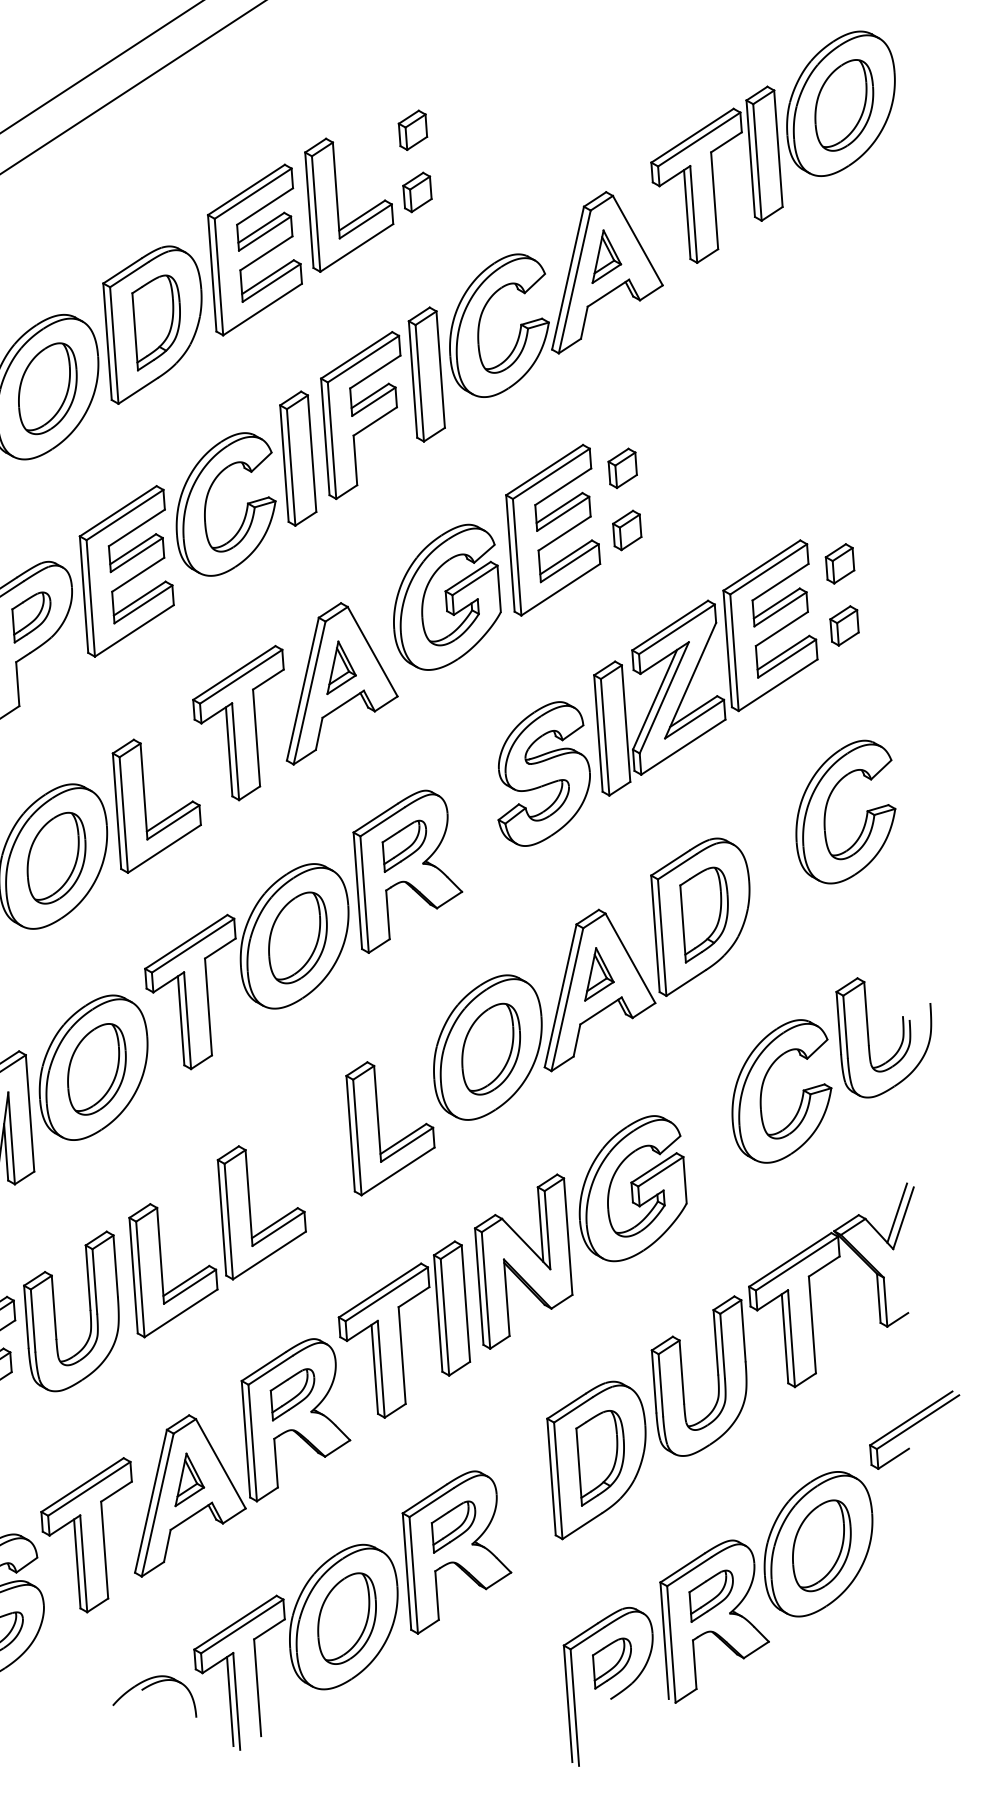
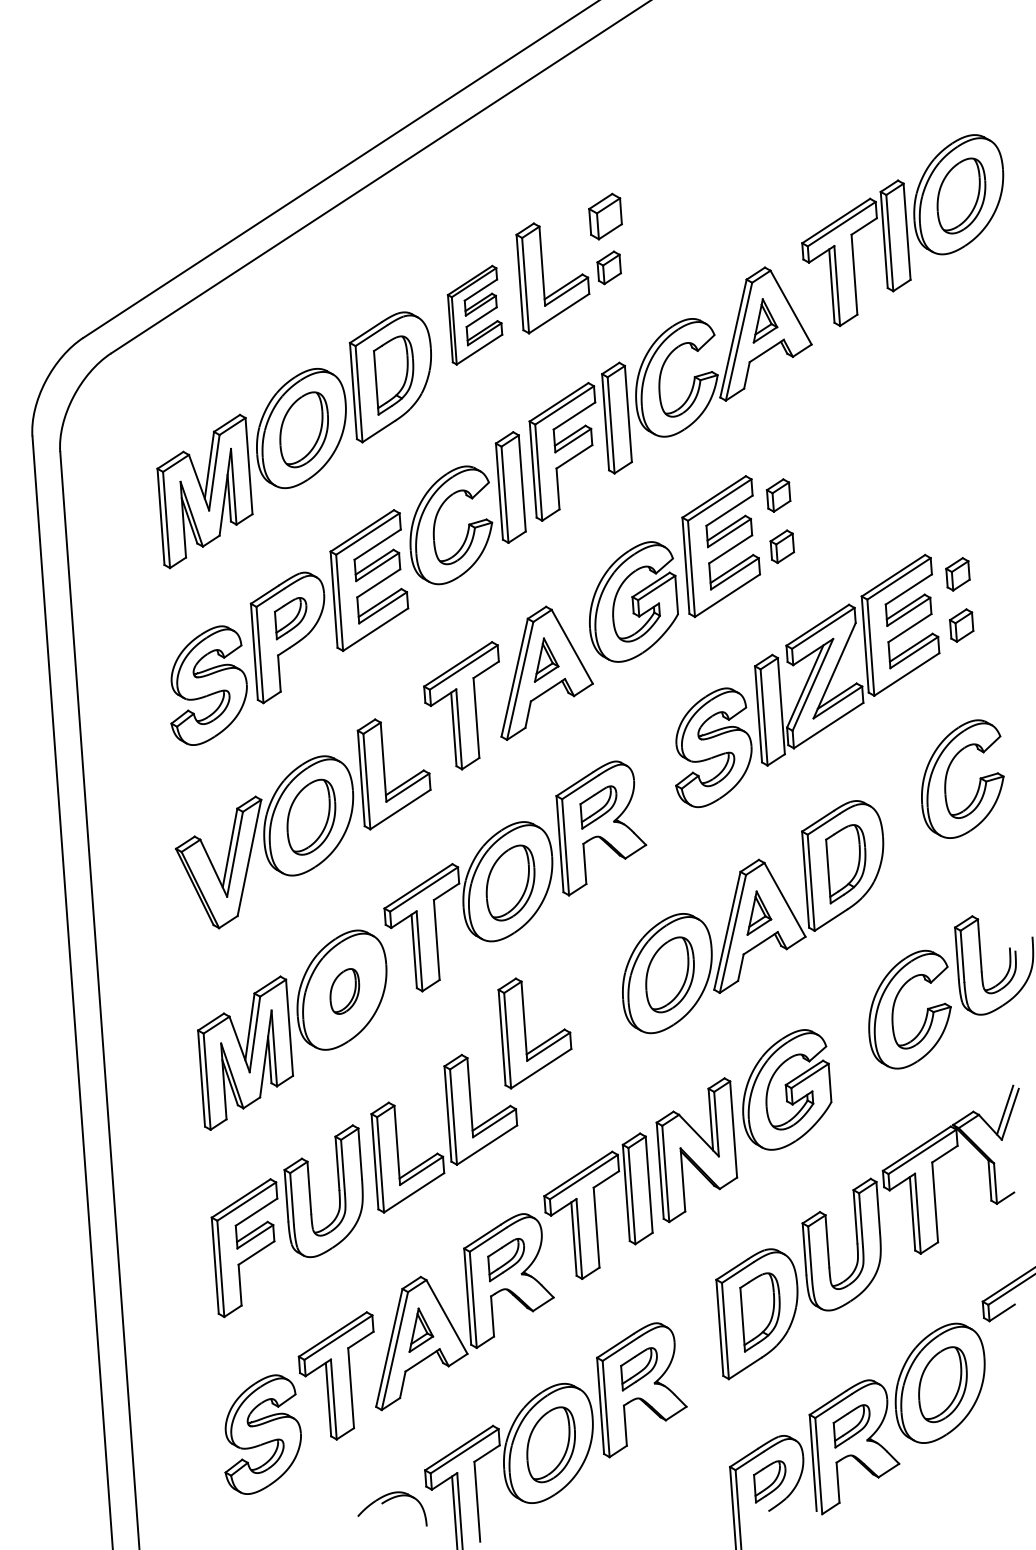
part: (412, 130) -> (605, 216), size x1.4
part: (254, 248) -> (474, 314), size x0.7
part: (96, 1069) -> (344, 991), size x0.6
part: (380, 1128) -> (526, 1033), moved

